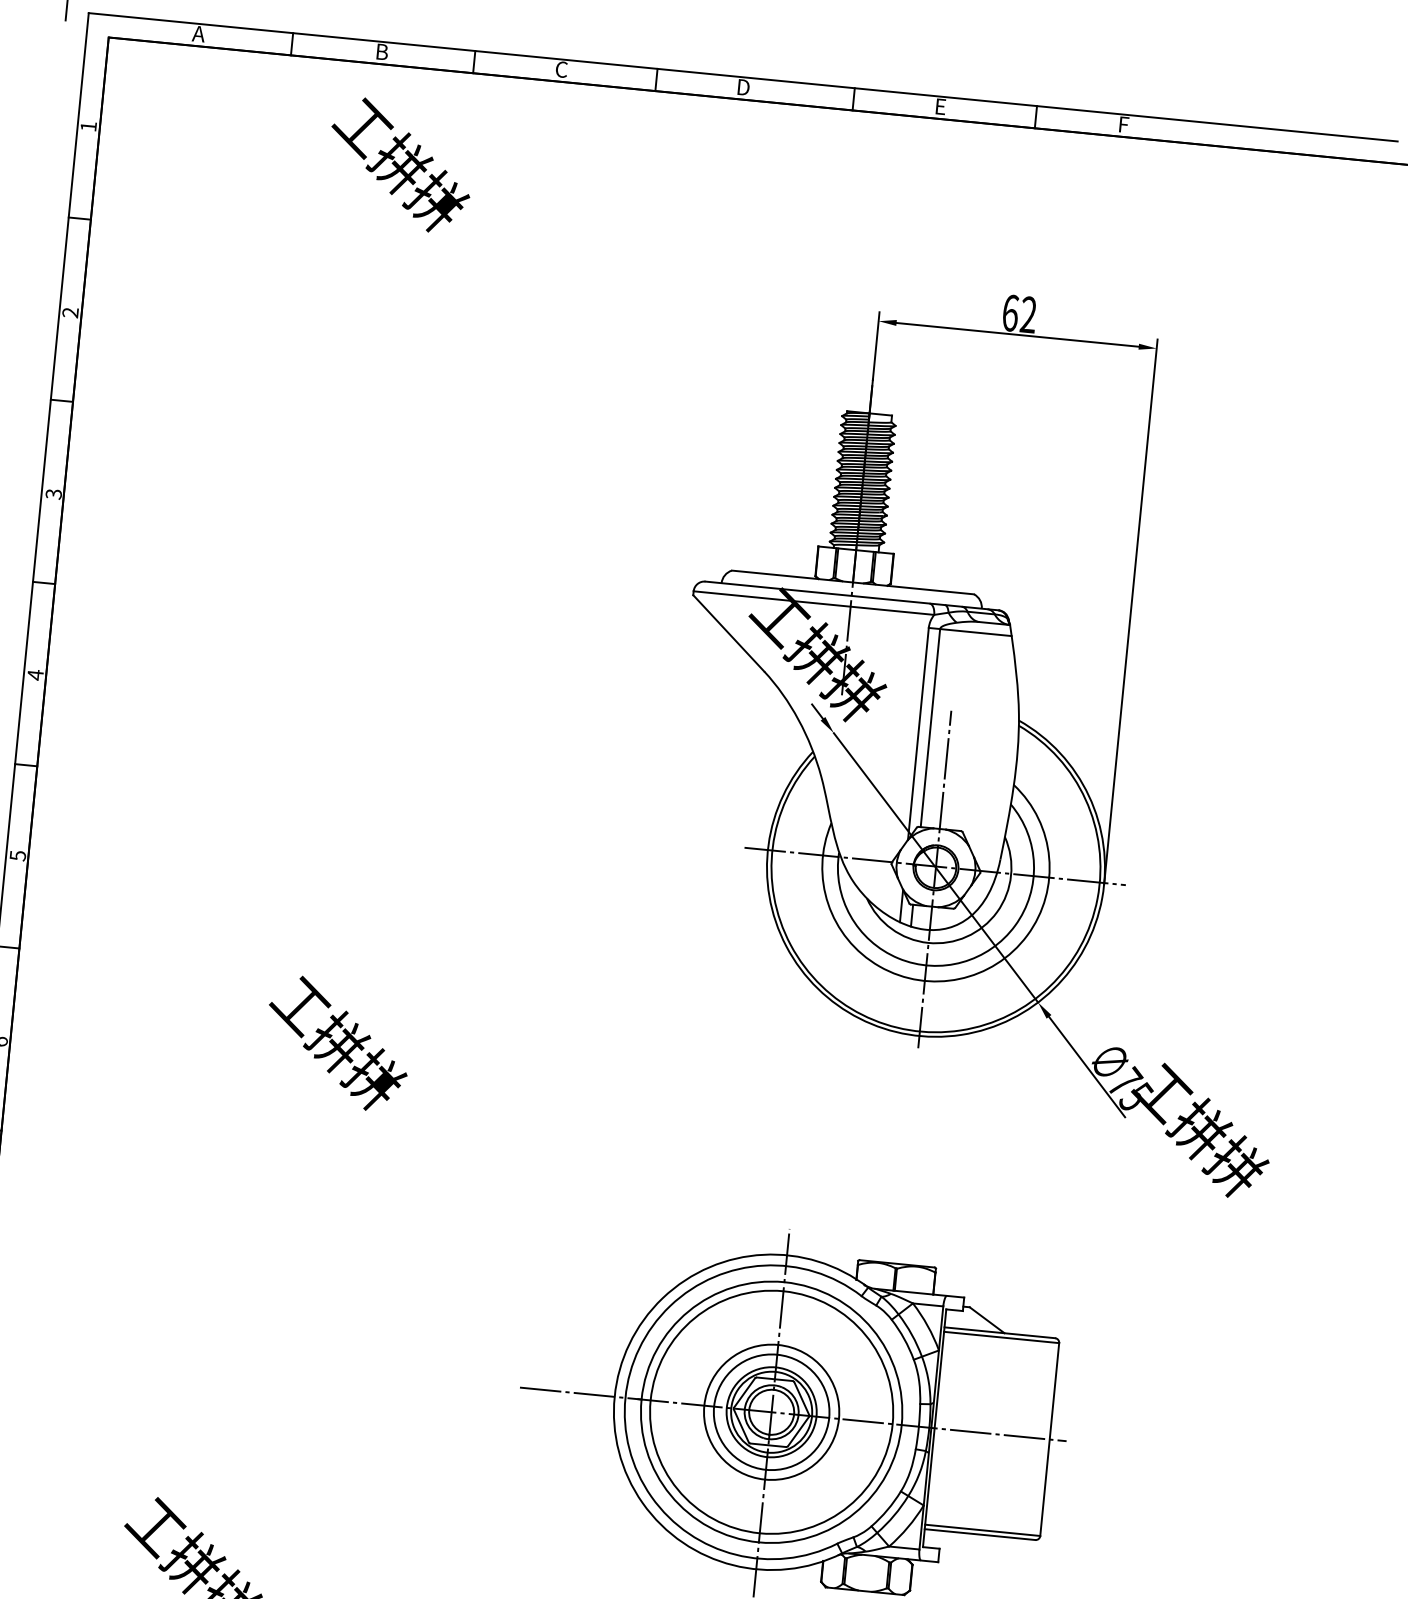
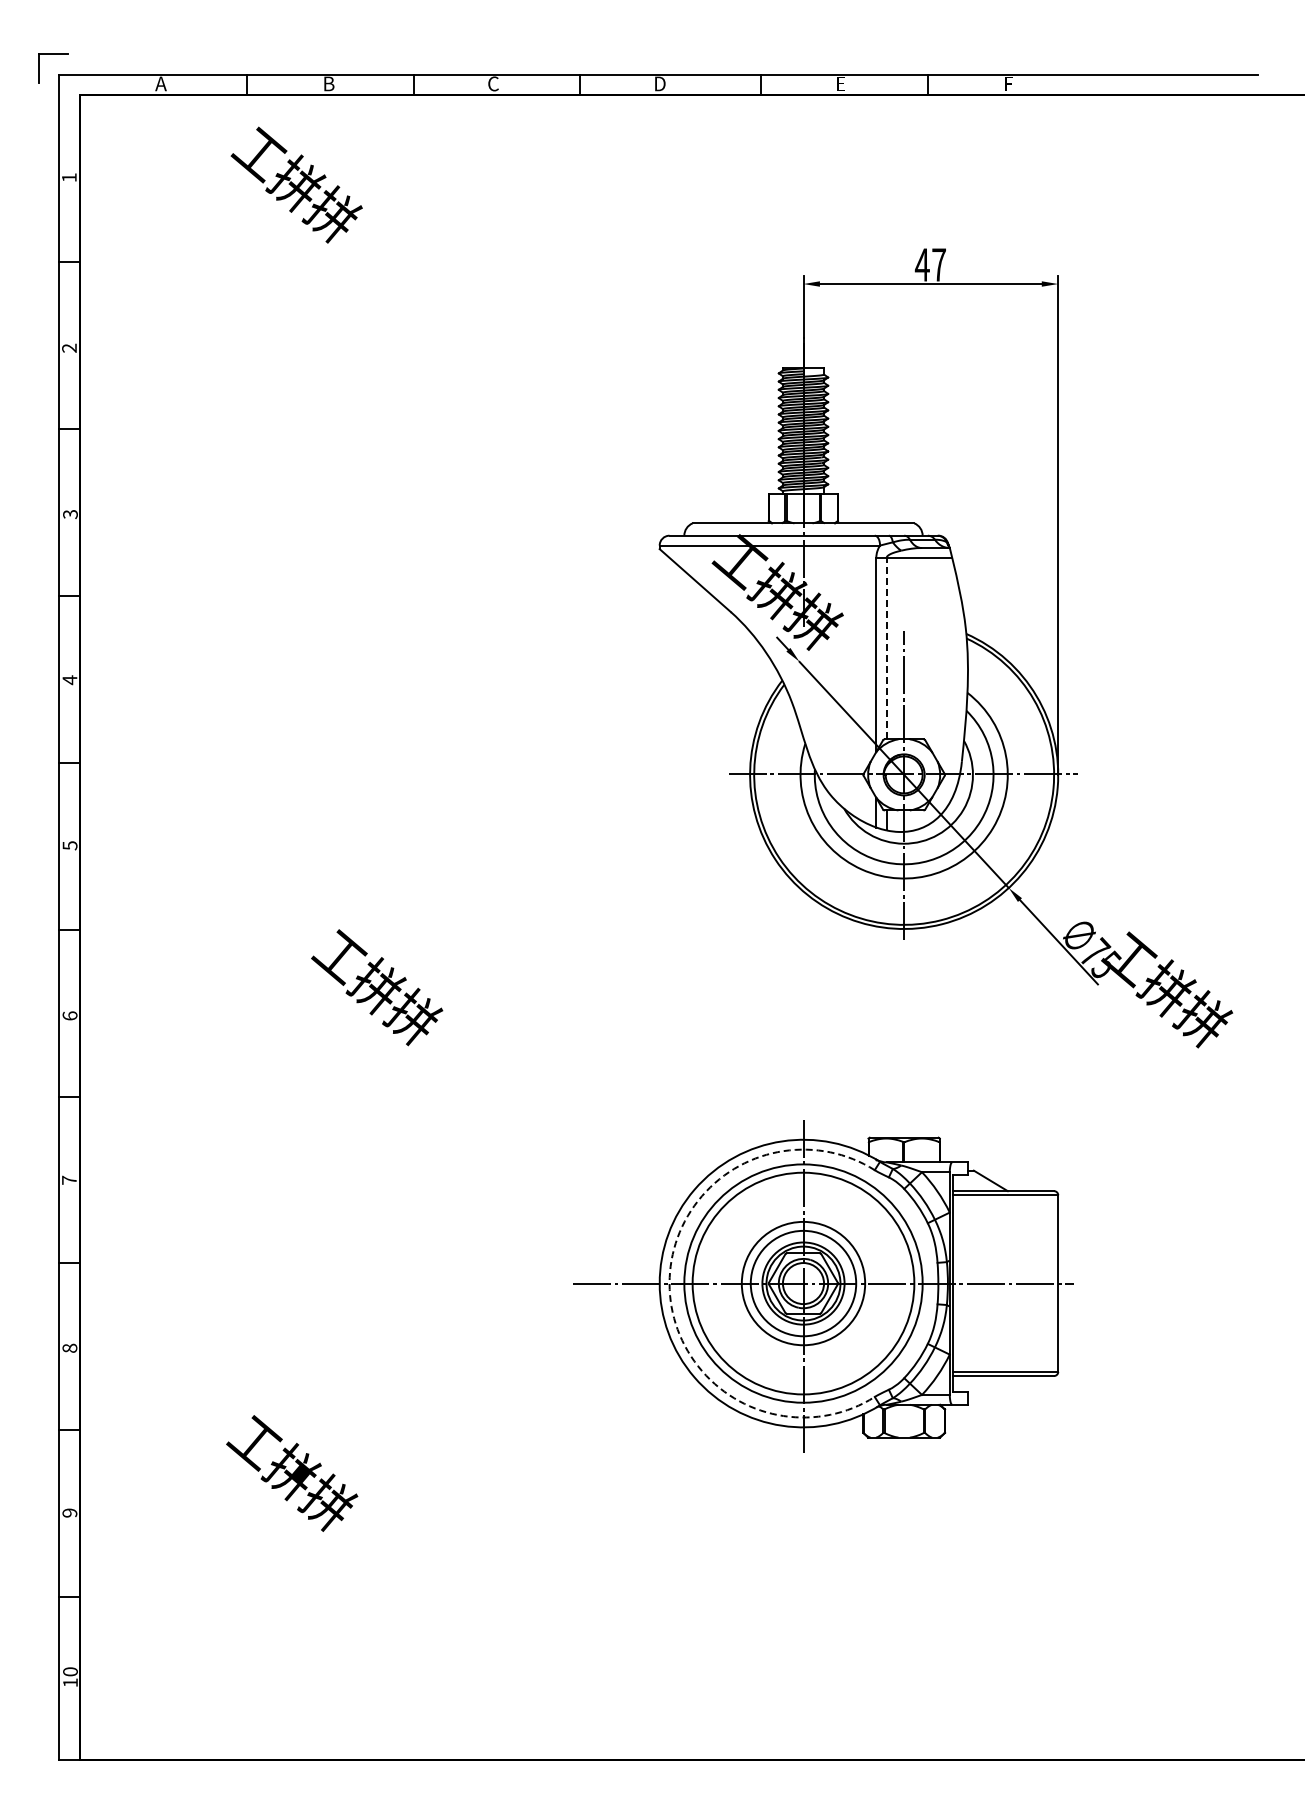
text: (400, 164) -> (296, 184), moved
text: (1018, 313) -> (929, 264), 62 -> 47
line: (930, 727) -> (886, 648), solid -> dashed
arc: (625, 1397) -> (669, 1283), solid -> dashed

